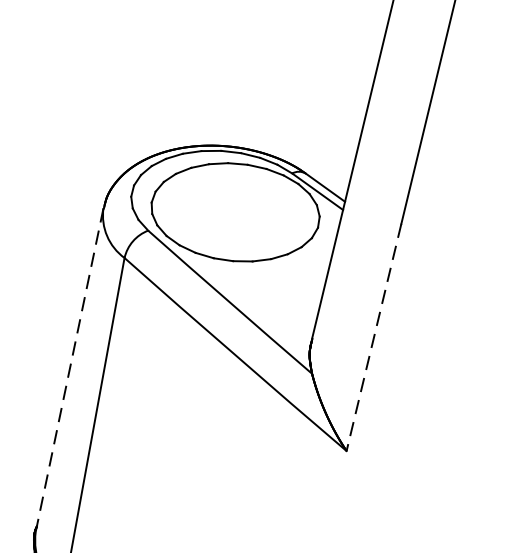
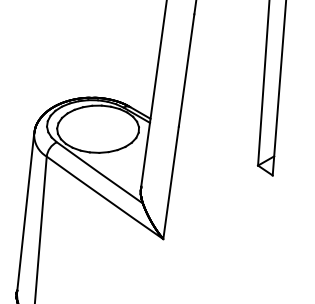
line: (374, 336) -> (171, 182), dashed -> solid
line: (69, 370) -> (25, 213), dashed -> solid

